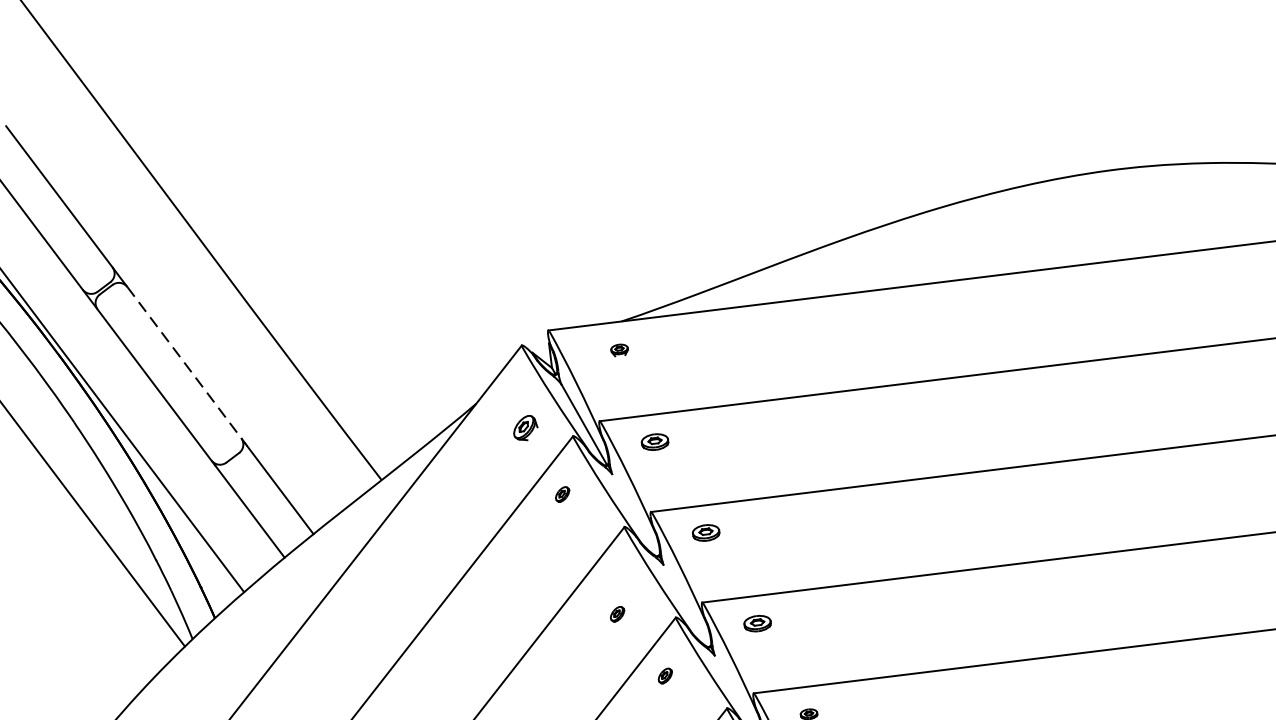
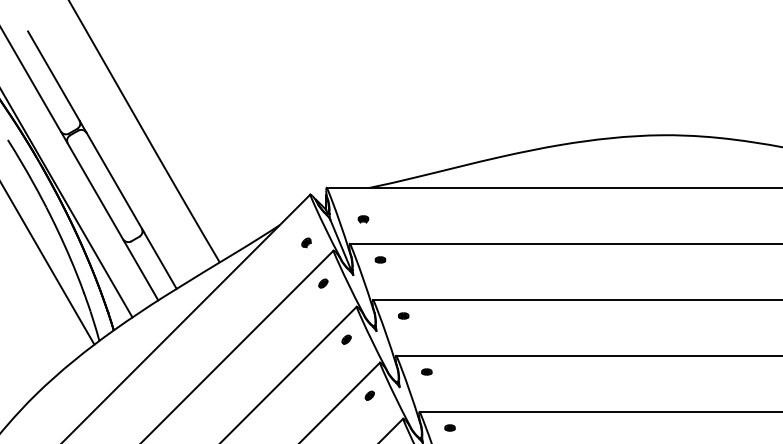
part: (619, 350) -> (363, 219), moved
line: (185, 364) -> (114, 181), dashed -> solid
part: (525, 427) -> (306, 242), size x0.62
part: (655, 441) -> (380, 259), size x0.62
part: (706, 532) -> (403, 315), size x0.62
part: (617, 613) -> (346, 339), moved
part: (757, 622) -> (426, 371), size x0.62

